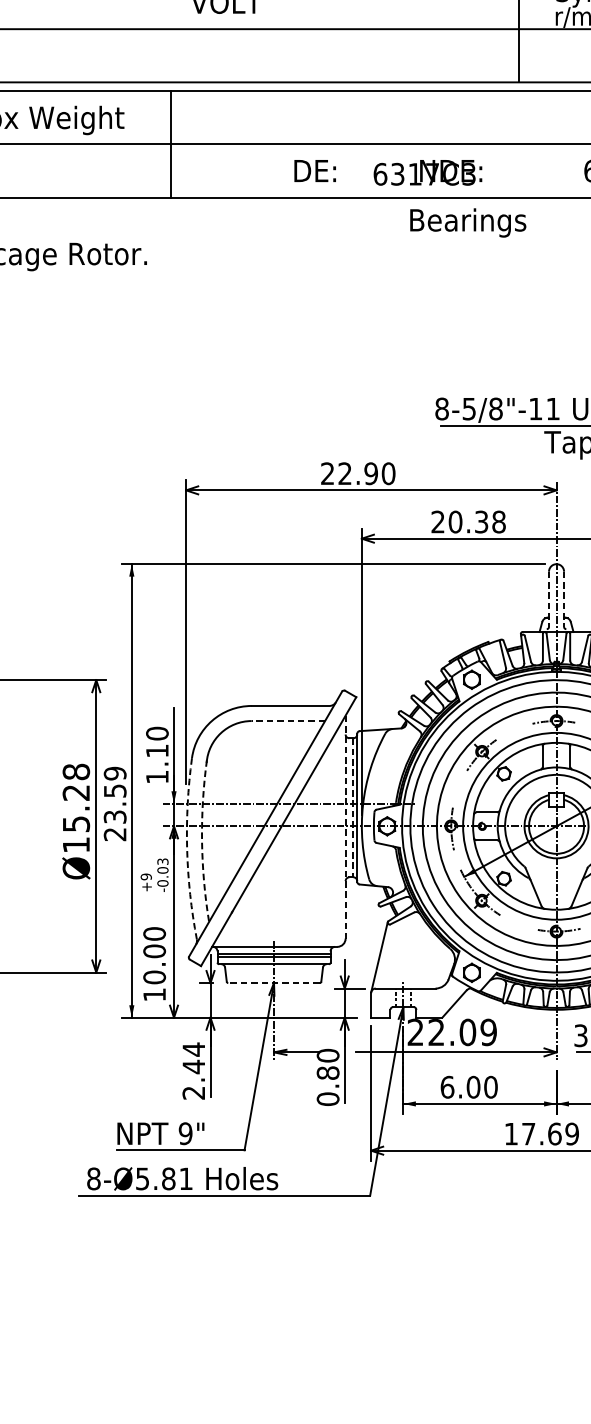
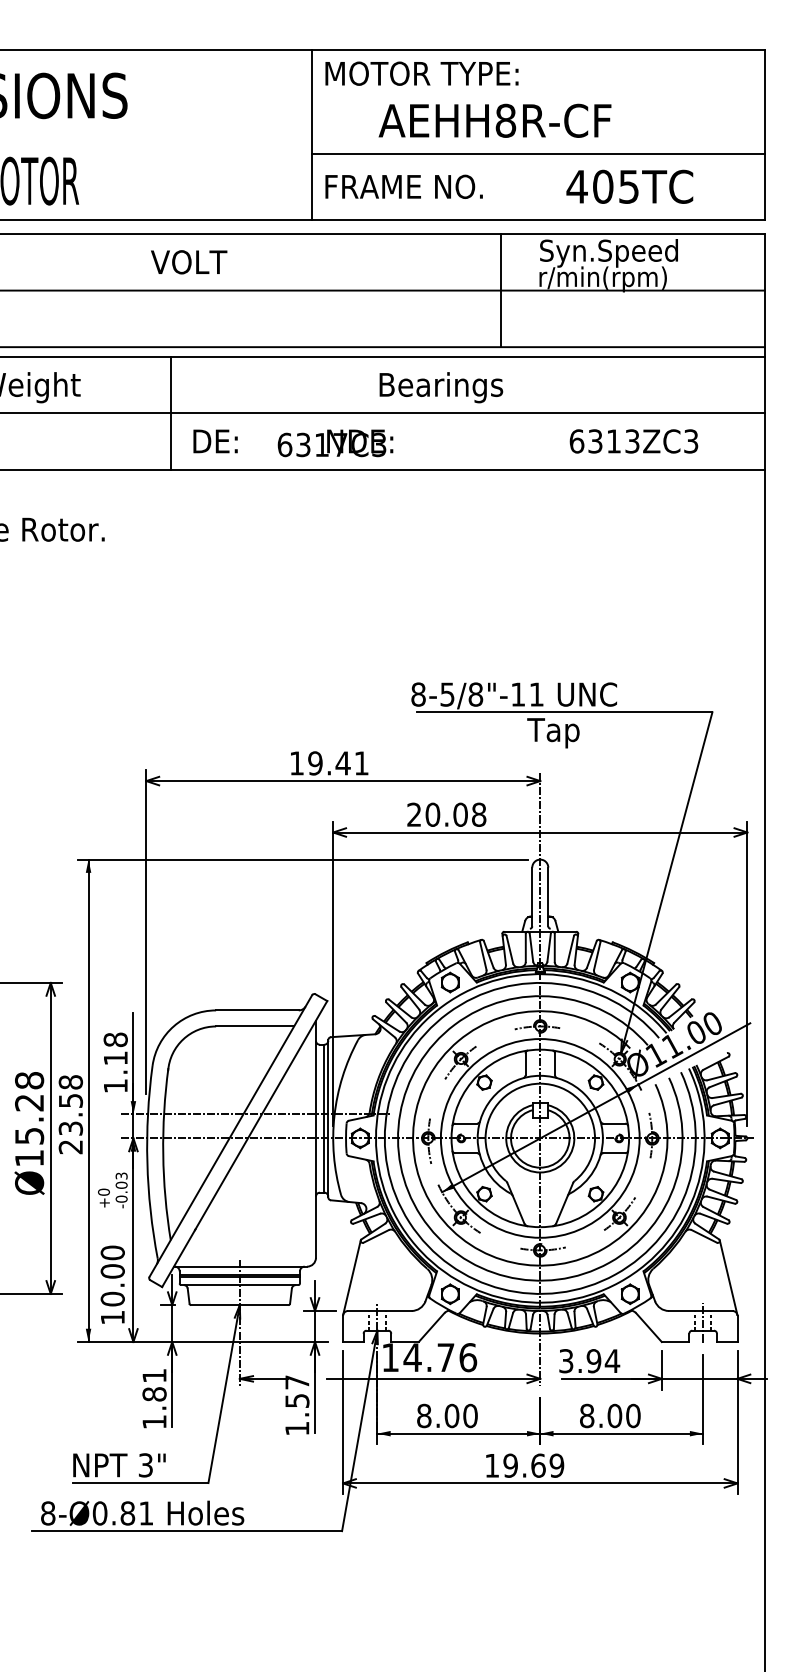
line: (170, 143) -> (170, 412), moved
text: (388, 172) -> (293, 443), moved
text: (468, 222) -> (441, 387), moved
text: (357, 473) -> (328, 763), 22.90 -> 19.41
text: (481, 521) -> (460, 814), 20.38 -> 20.08
line: (549, 599) -> (532, 897), dashed -> solid
line: (564, 599) -> (548, 897), dashed -> solid
line: (287, 721) -> (254, 1026), dashed -> solid
text: (157, 733) -> (115, 1039), 1.10 -> 1.18
text: (115, 773) -> (71, 1082), 23.59 -> 23.58
line: (352, 807) -> (323, 1118), dashed -> solid
line: (345, 827) -> (315, 1139), dashed -> solid
arc: (202, 841) -> (163, 1154), dashed -> solid
arc: (187, 848) -> (147, 1162), dashed -> solid
text: (145, 876) -> (103, 1191), +9 -> +0
line: (273, 983) -> (239, 1305), dashed -> solid
text: (452, 1032) -> (429, 1357), 22.09 -> 14.76
text: (193, 1070) -> (154, 1398), 2.44 -> 1.81
text: (328, 1077) -> (297, 1405), 0.80 -> 1.57
text: (447, 1086) -> (424, 1415), 6.00 -> 8.00
text: (185, 1133) -> (145, 1465), 9" -> 3"
text: (528, 1133) -> (510, 1465), 17.69 -> 19.69
text: (142, 1178) -> (99, 1513), 8-Ø5.81 -> 8-Ø0.81

